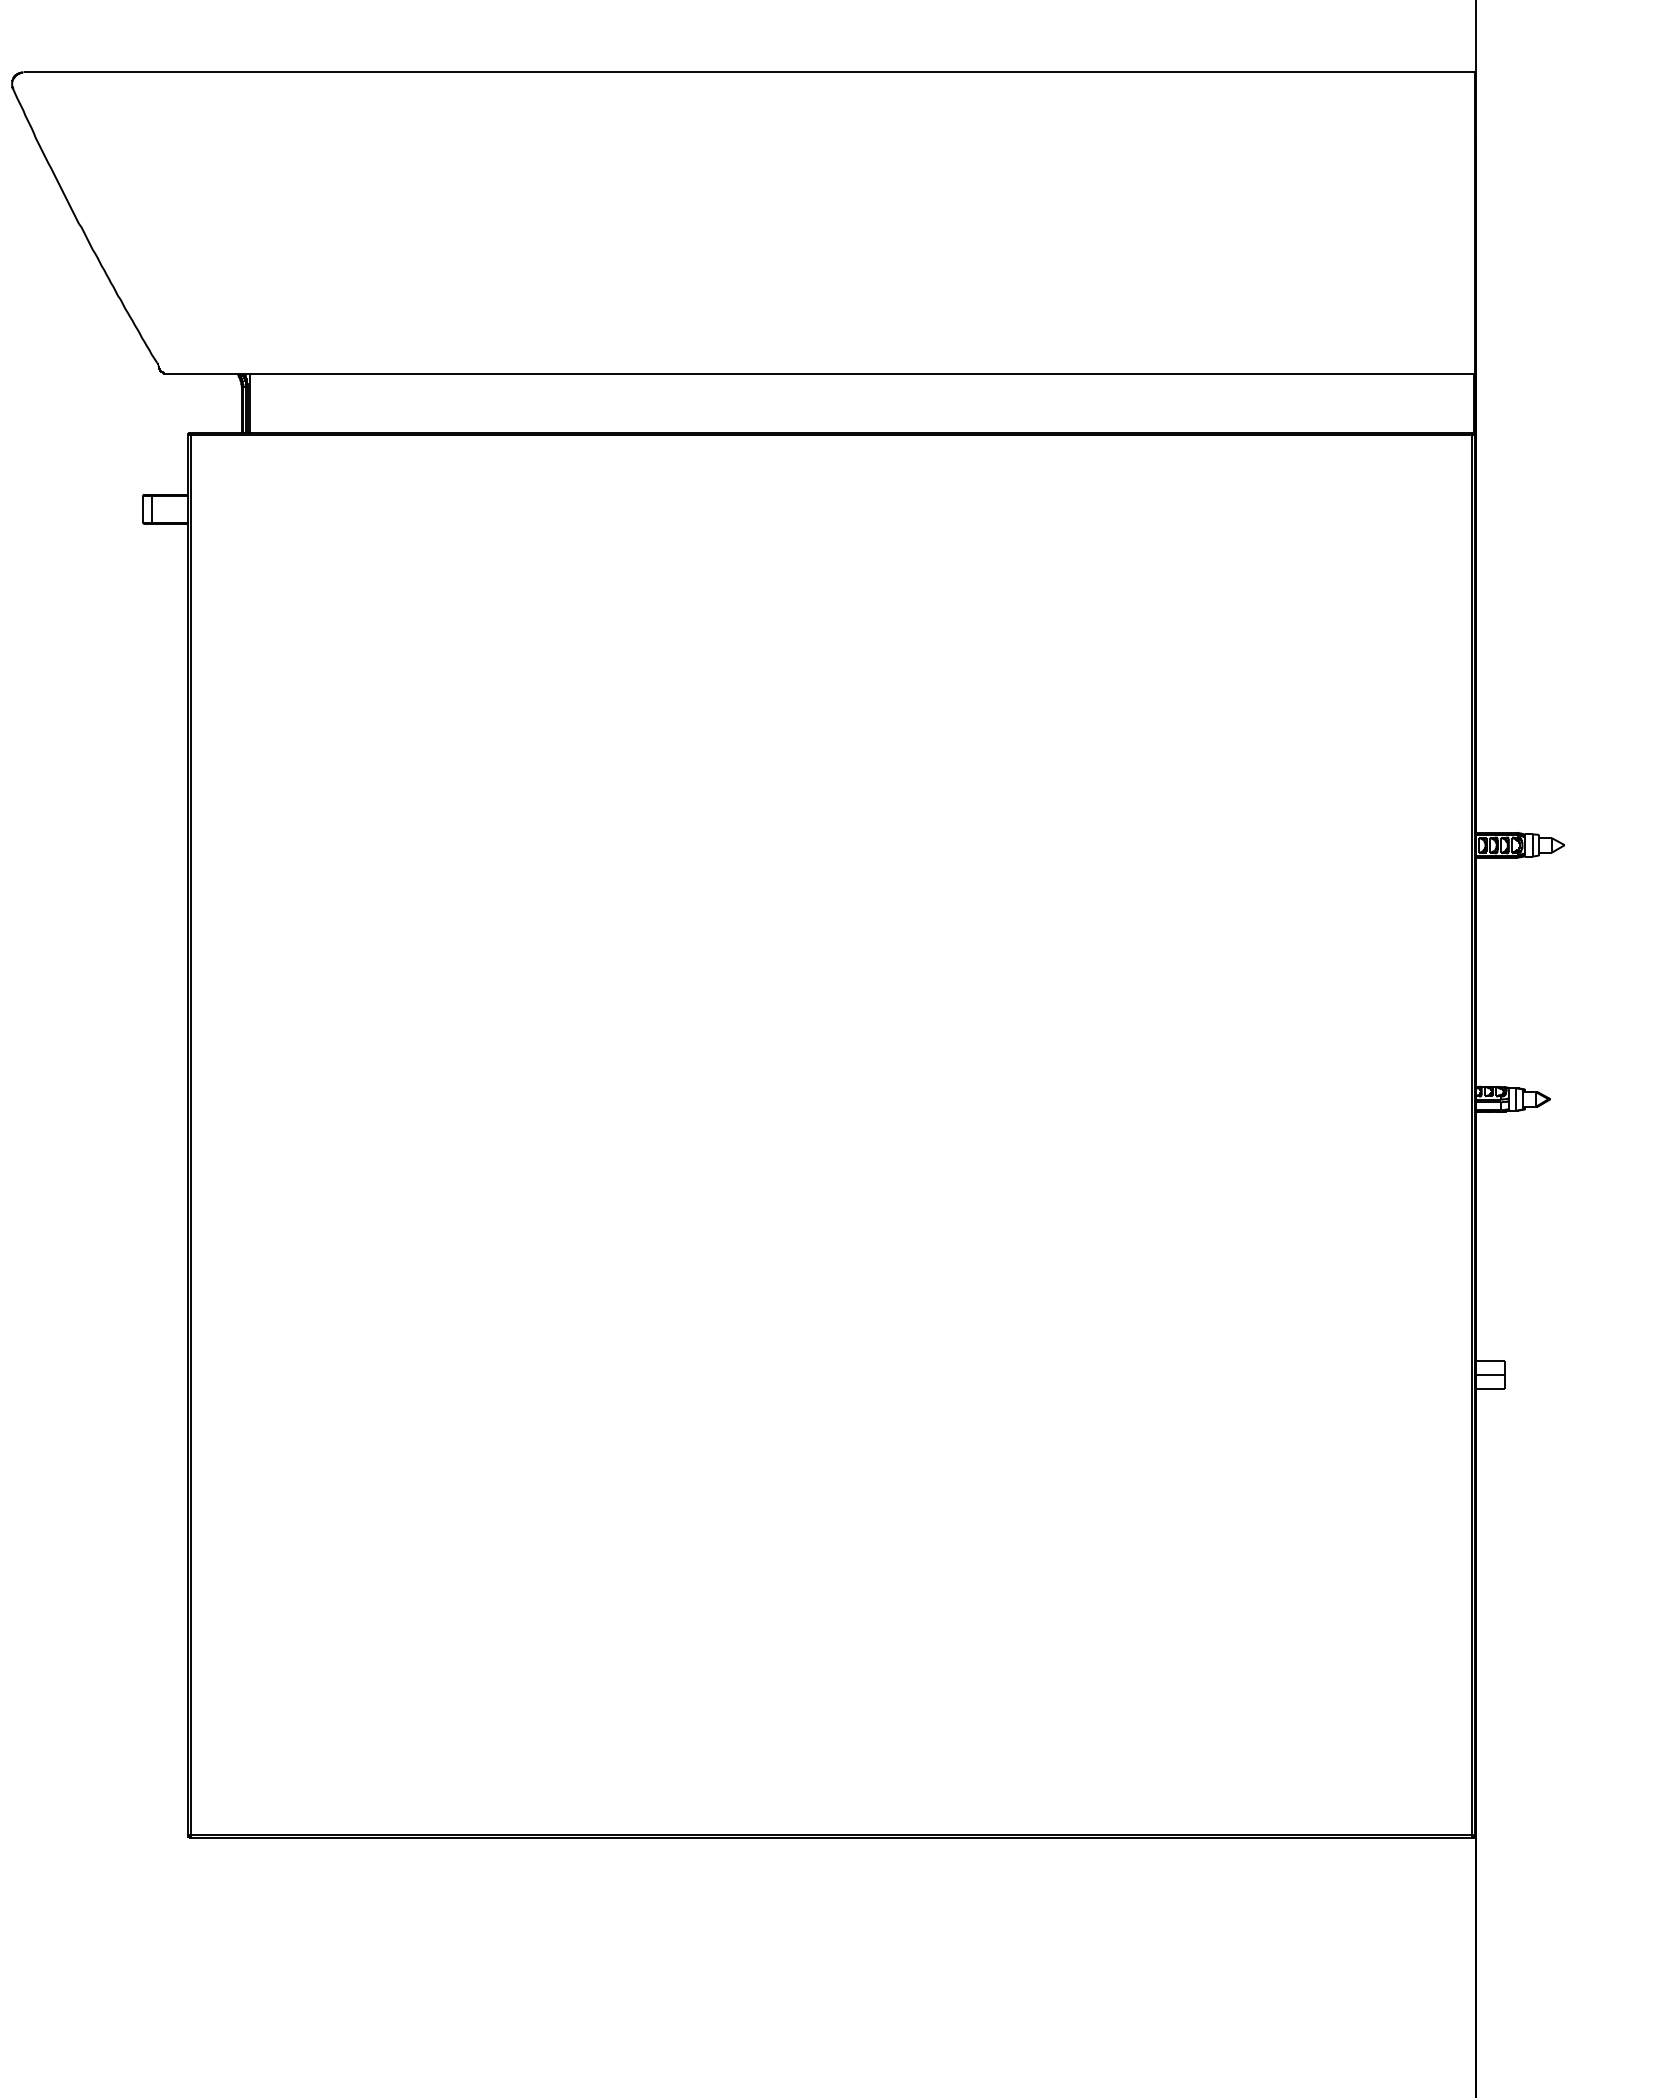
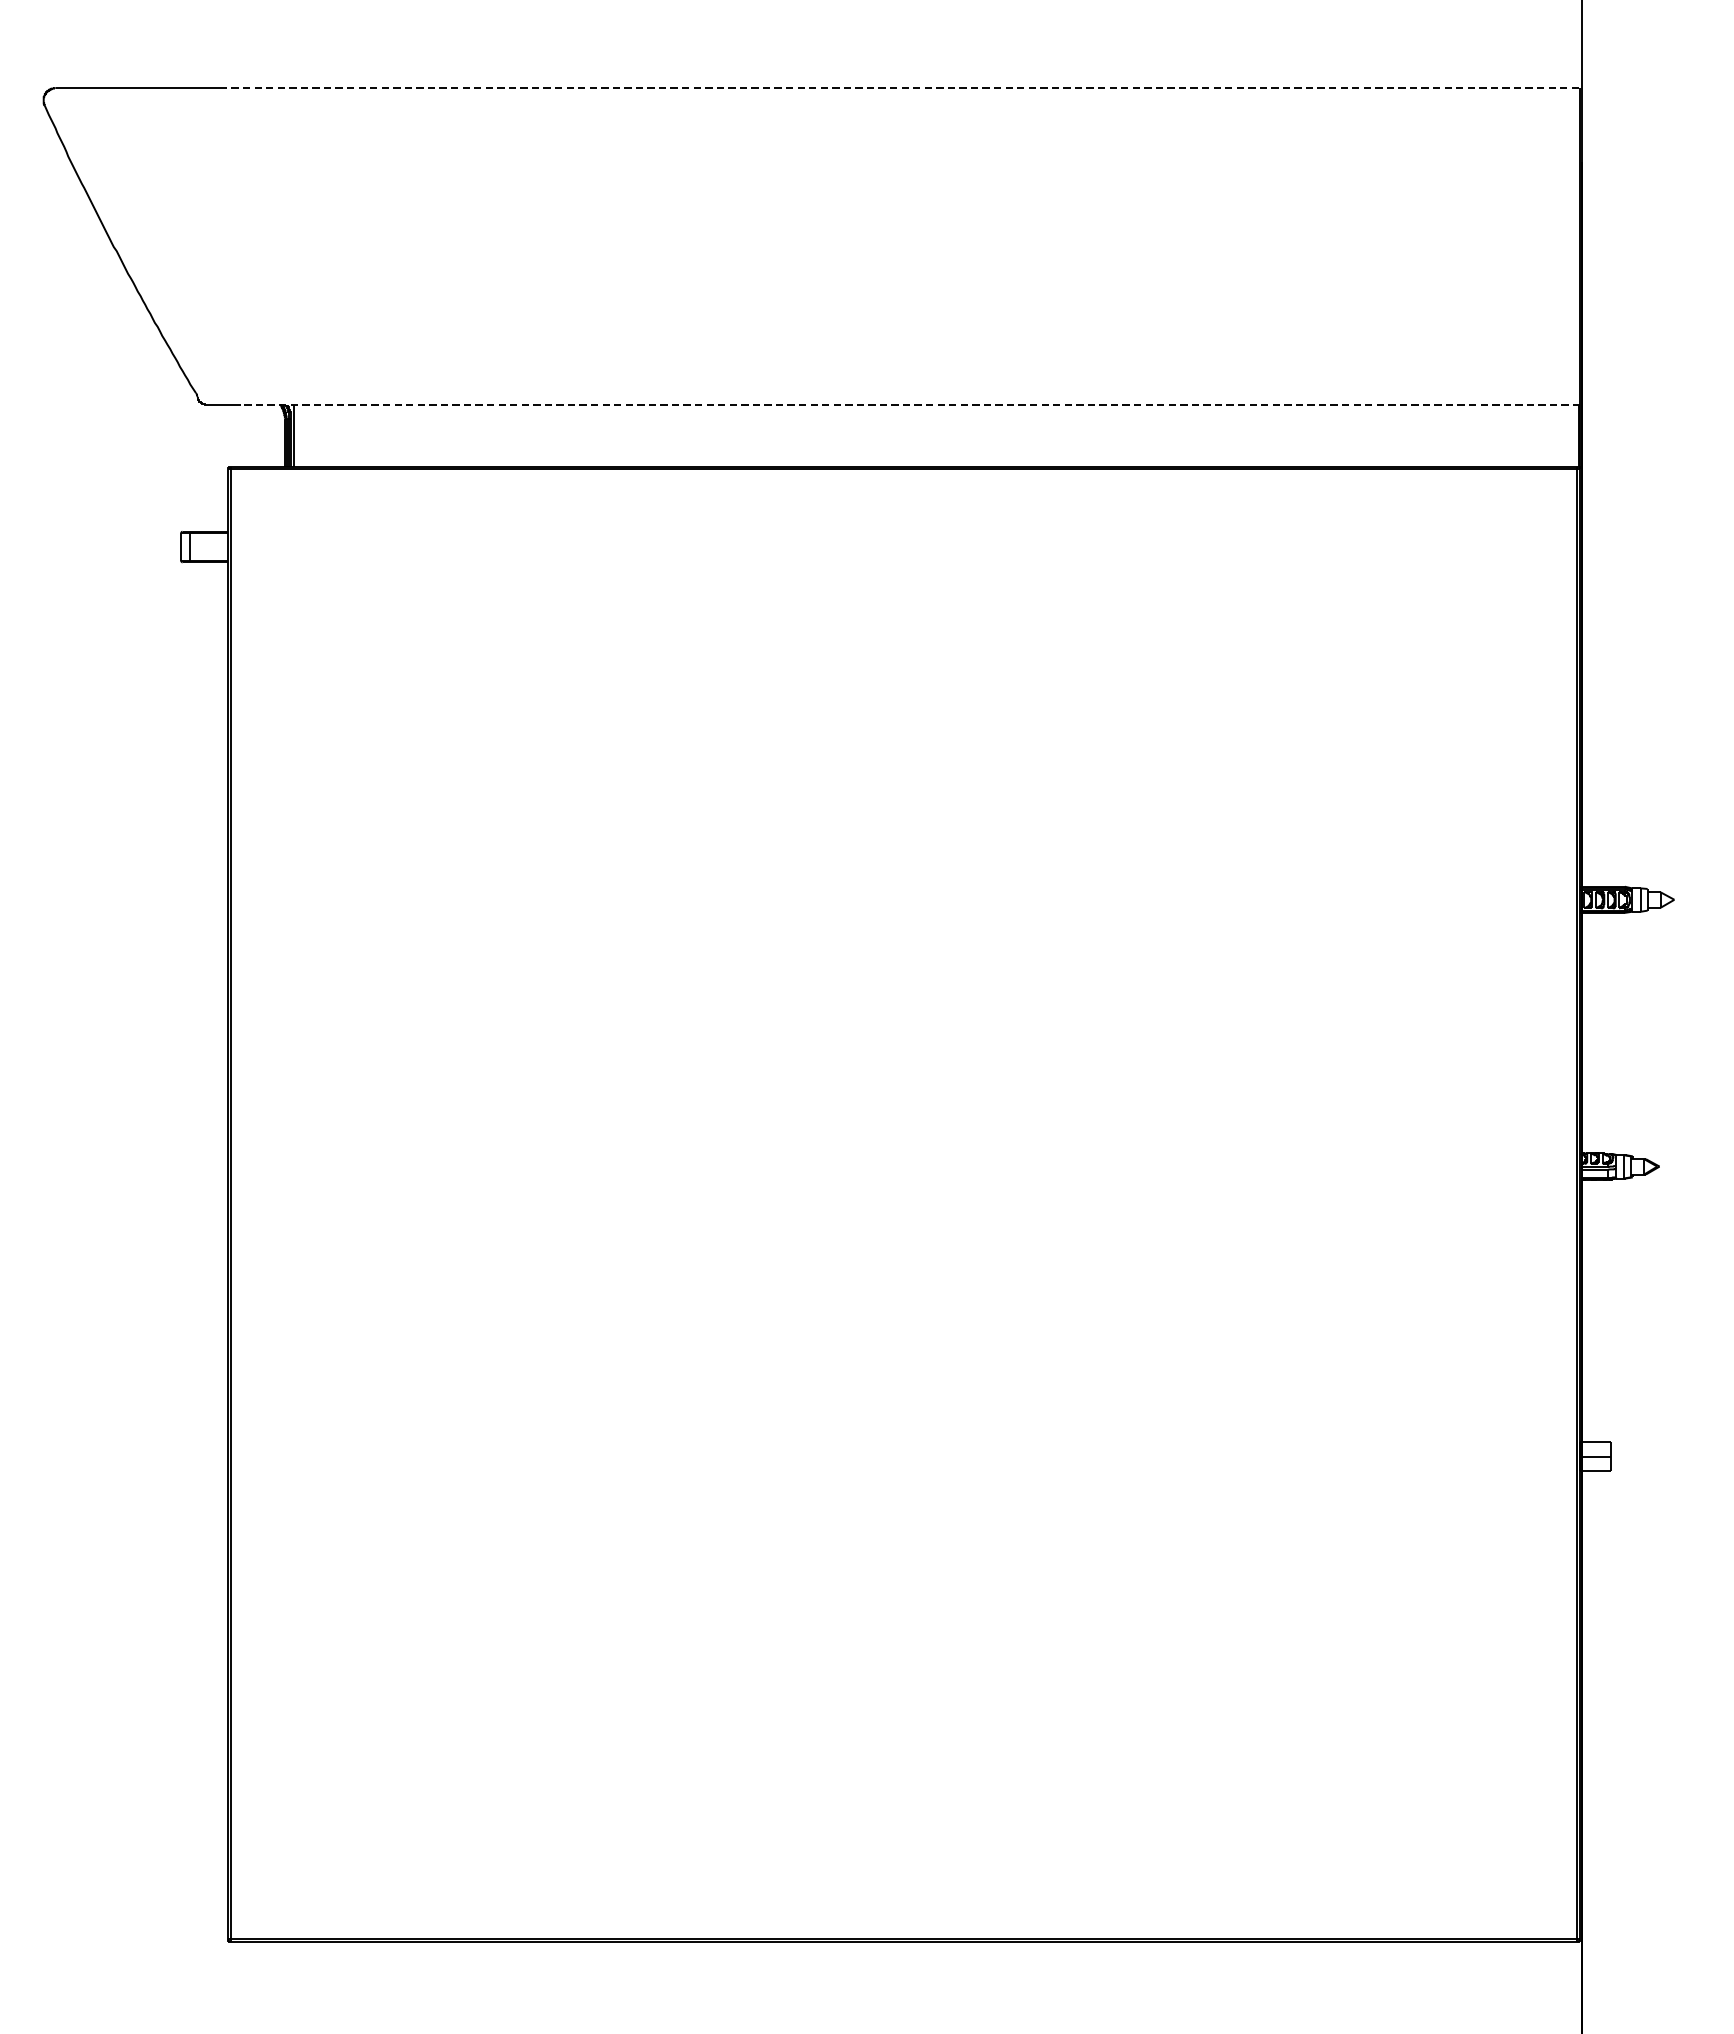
line: (827, 72) -> (900, 88), solid -> dashed
line: (837, 374) -> (910, 405), solid -> dashed

